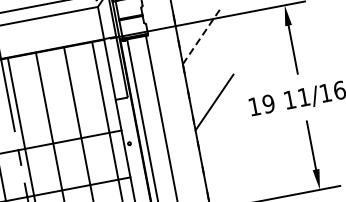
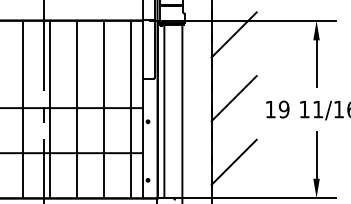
line: (202, 35) -> (234, 34), dashed -> solid
line: (226, 168) -> (233, 161), added

